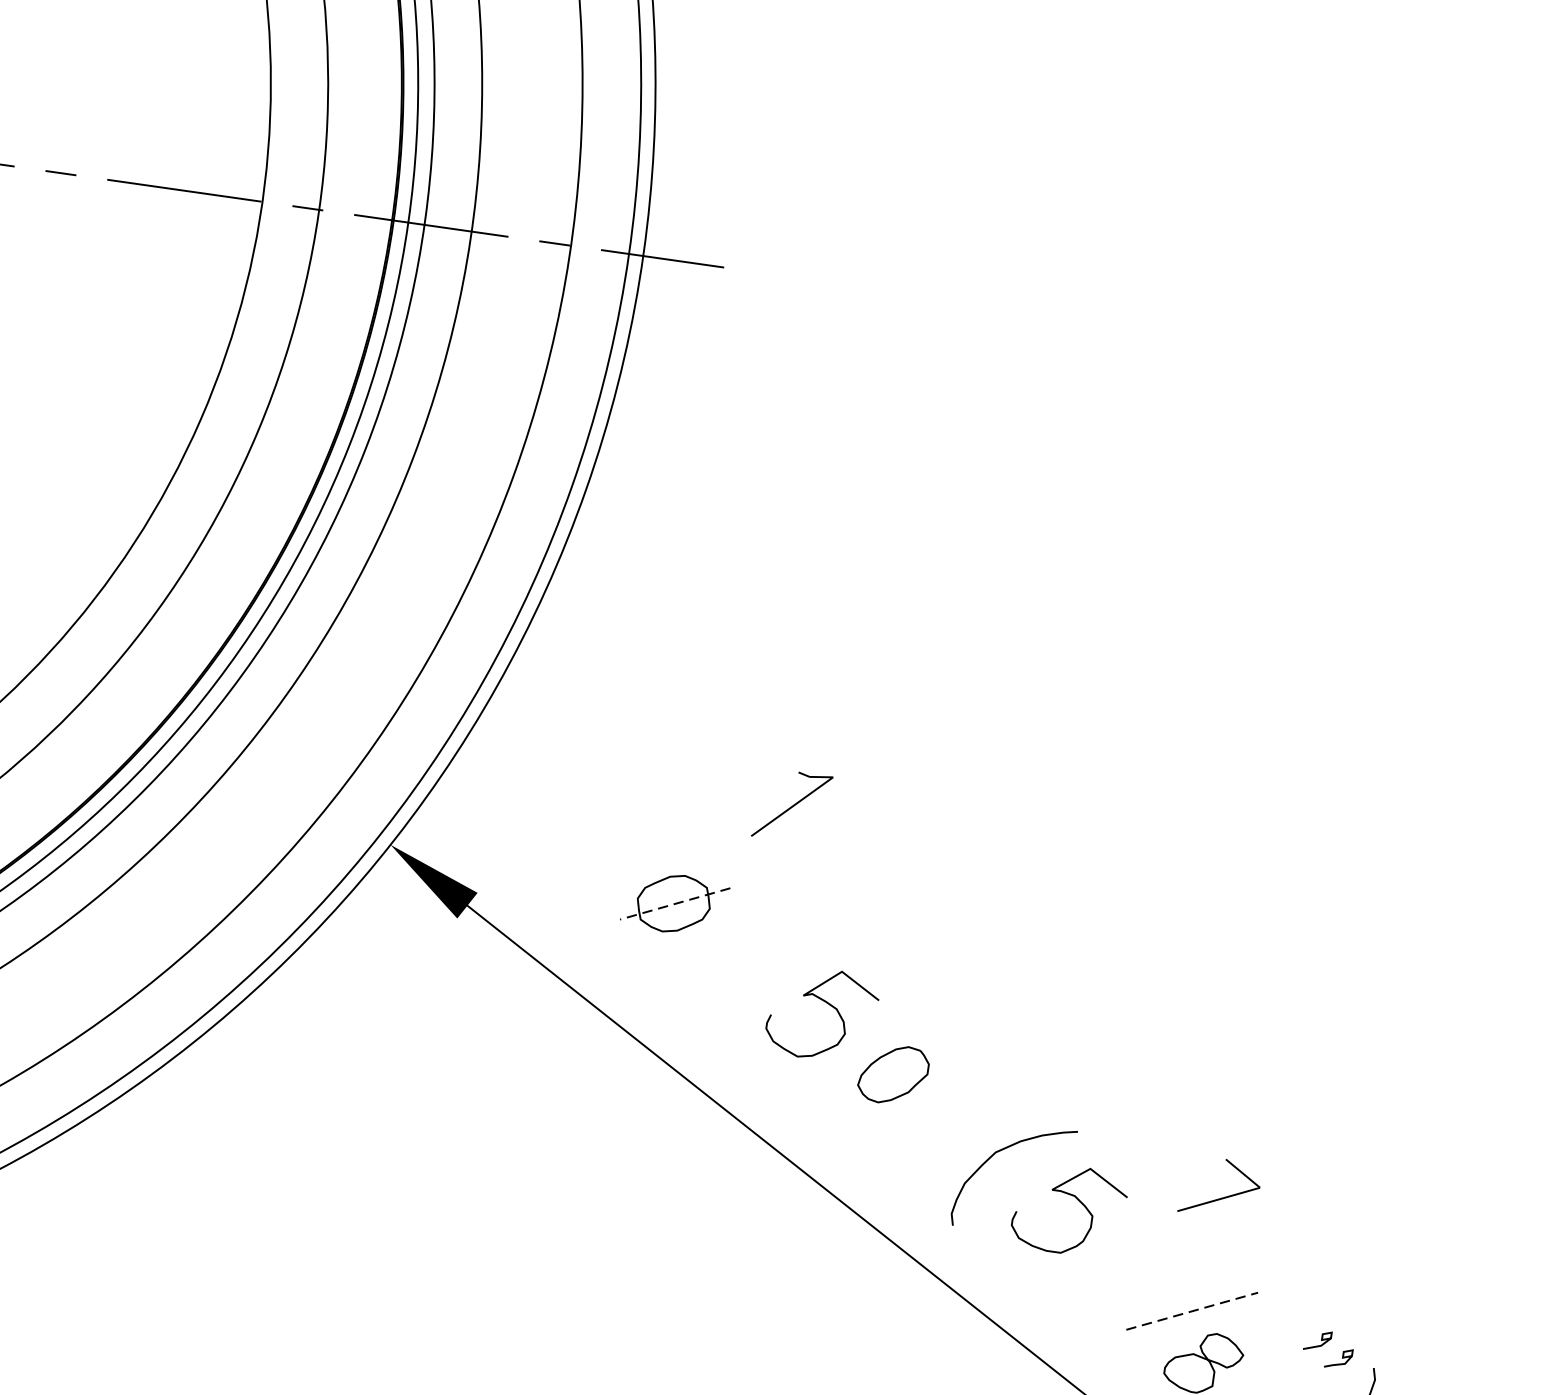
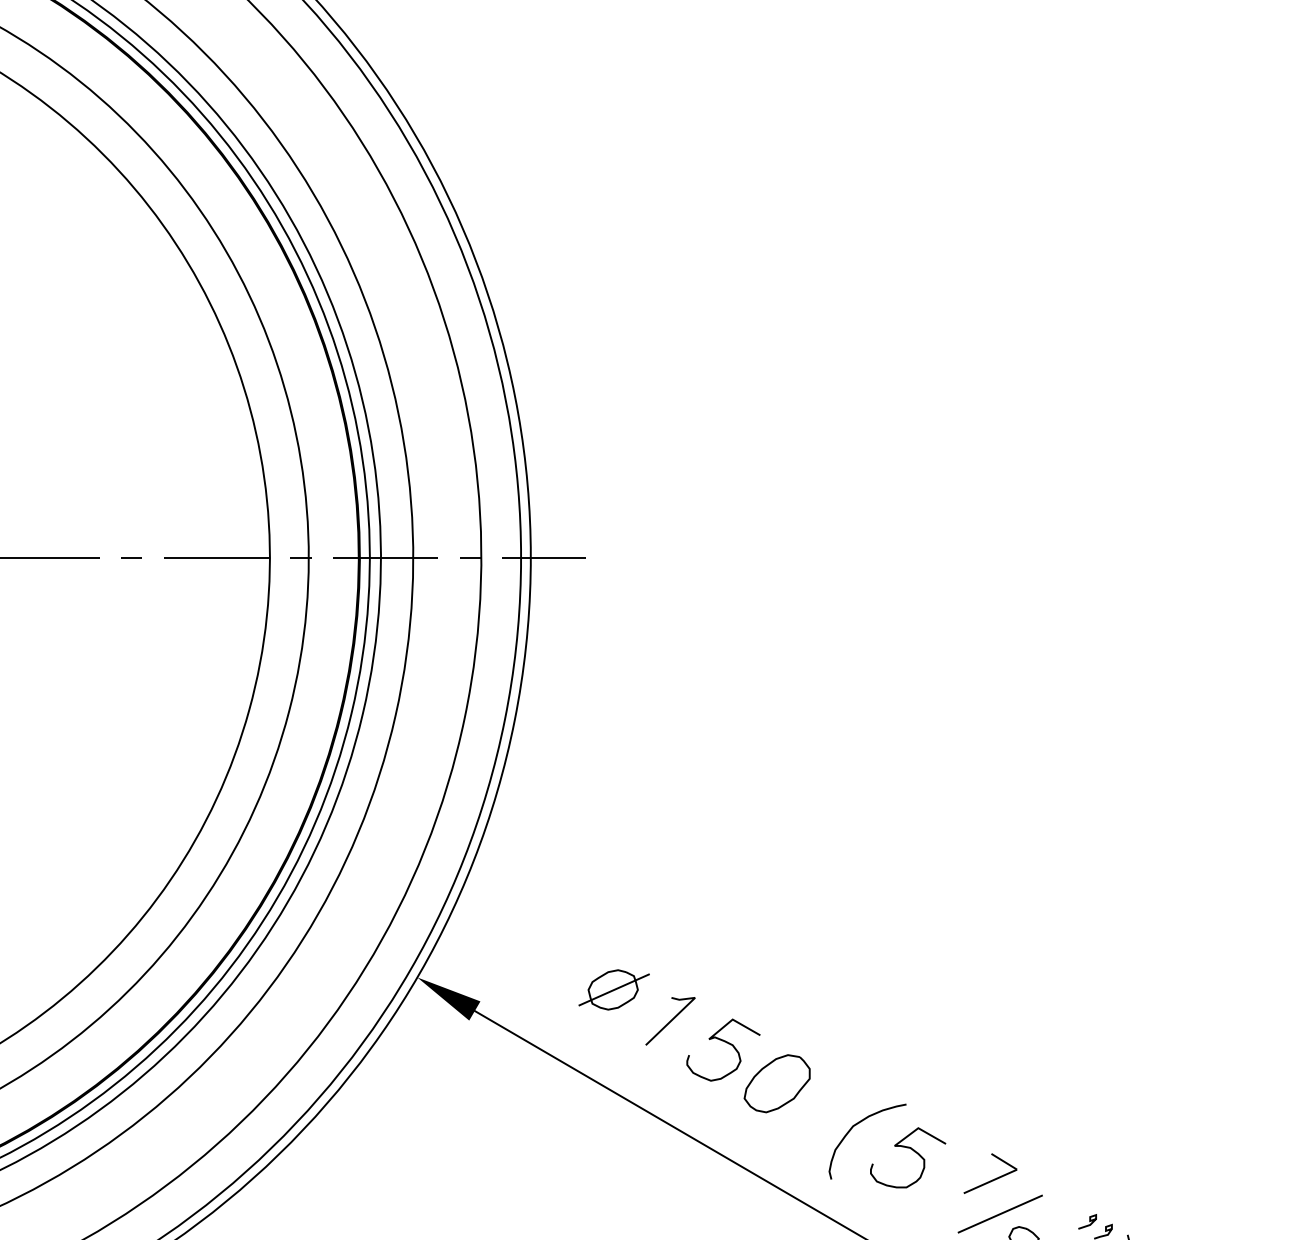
line: (792, 806) -> (670, 1021), moved
line: (675, 903) -> (614, 989), dashed -> solid
part: (892, 1074) -> (776, 1083), size x1.43
part: (1222, 1196) -> (992, 1179), moved
line: (1192, 1310) -> (1000, 1213), dashed -> solid

